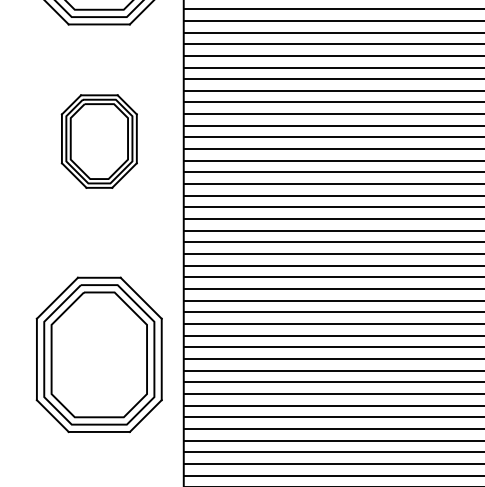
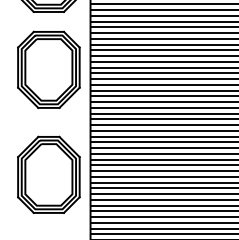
part: (98, 141) -> (48, 69), size x1.67

